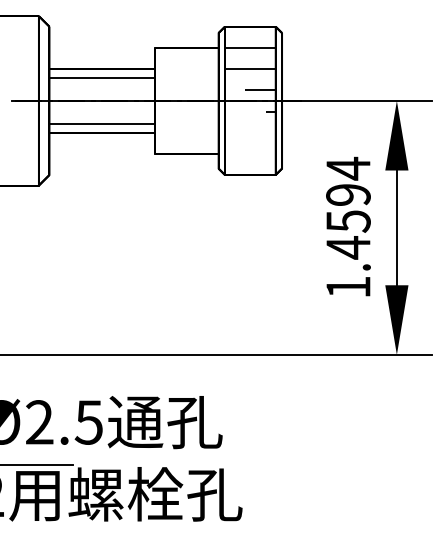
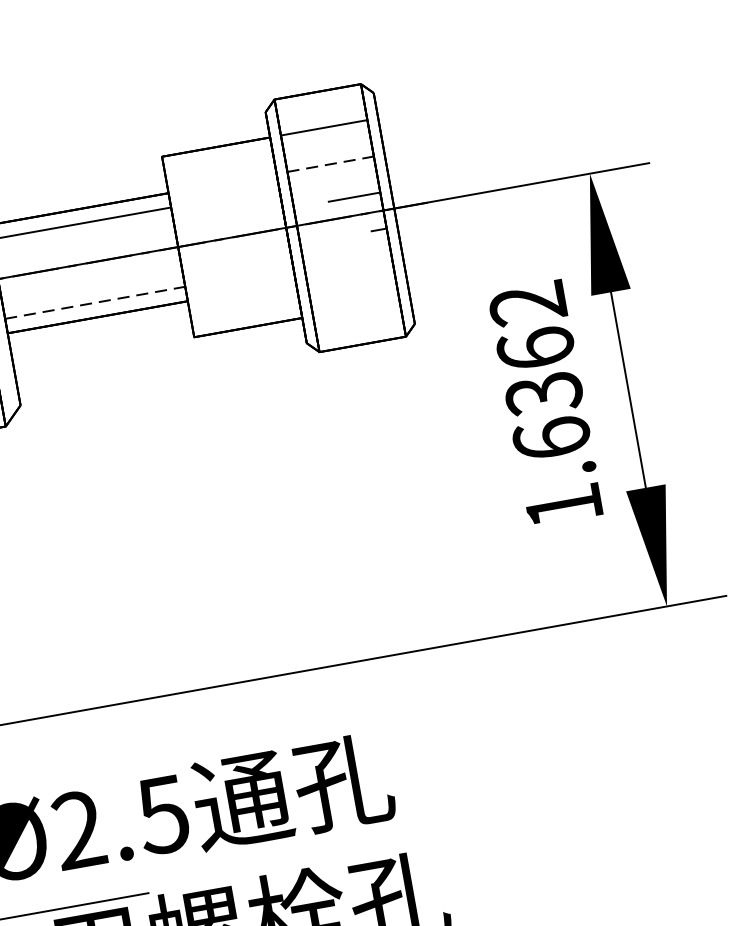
line: (250, 69) -> (330, 164), solid -> dashed
line: (102, 124) -> (95, 303), solid -> dashed
text: (348, 207) -> (539, 370), 1.4594 -> 1.6362

